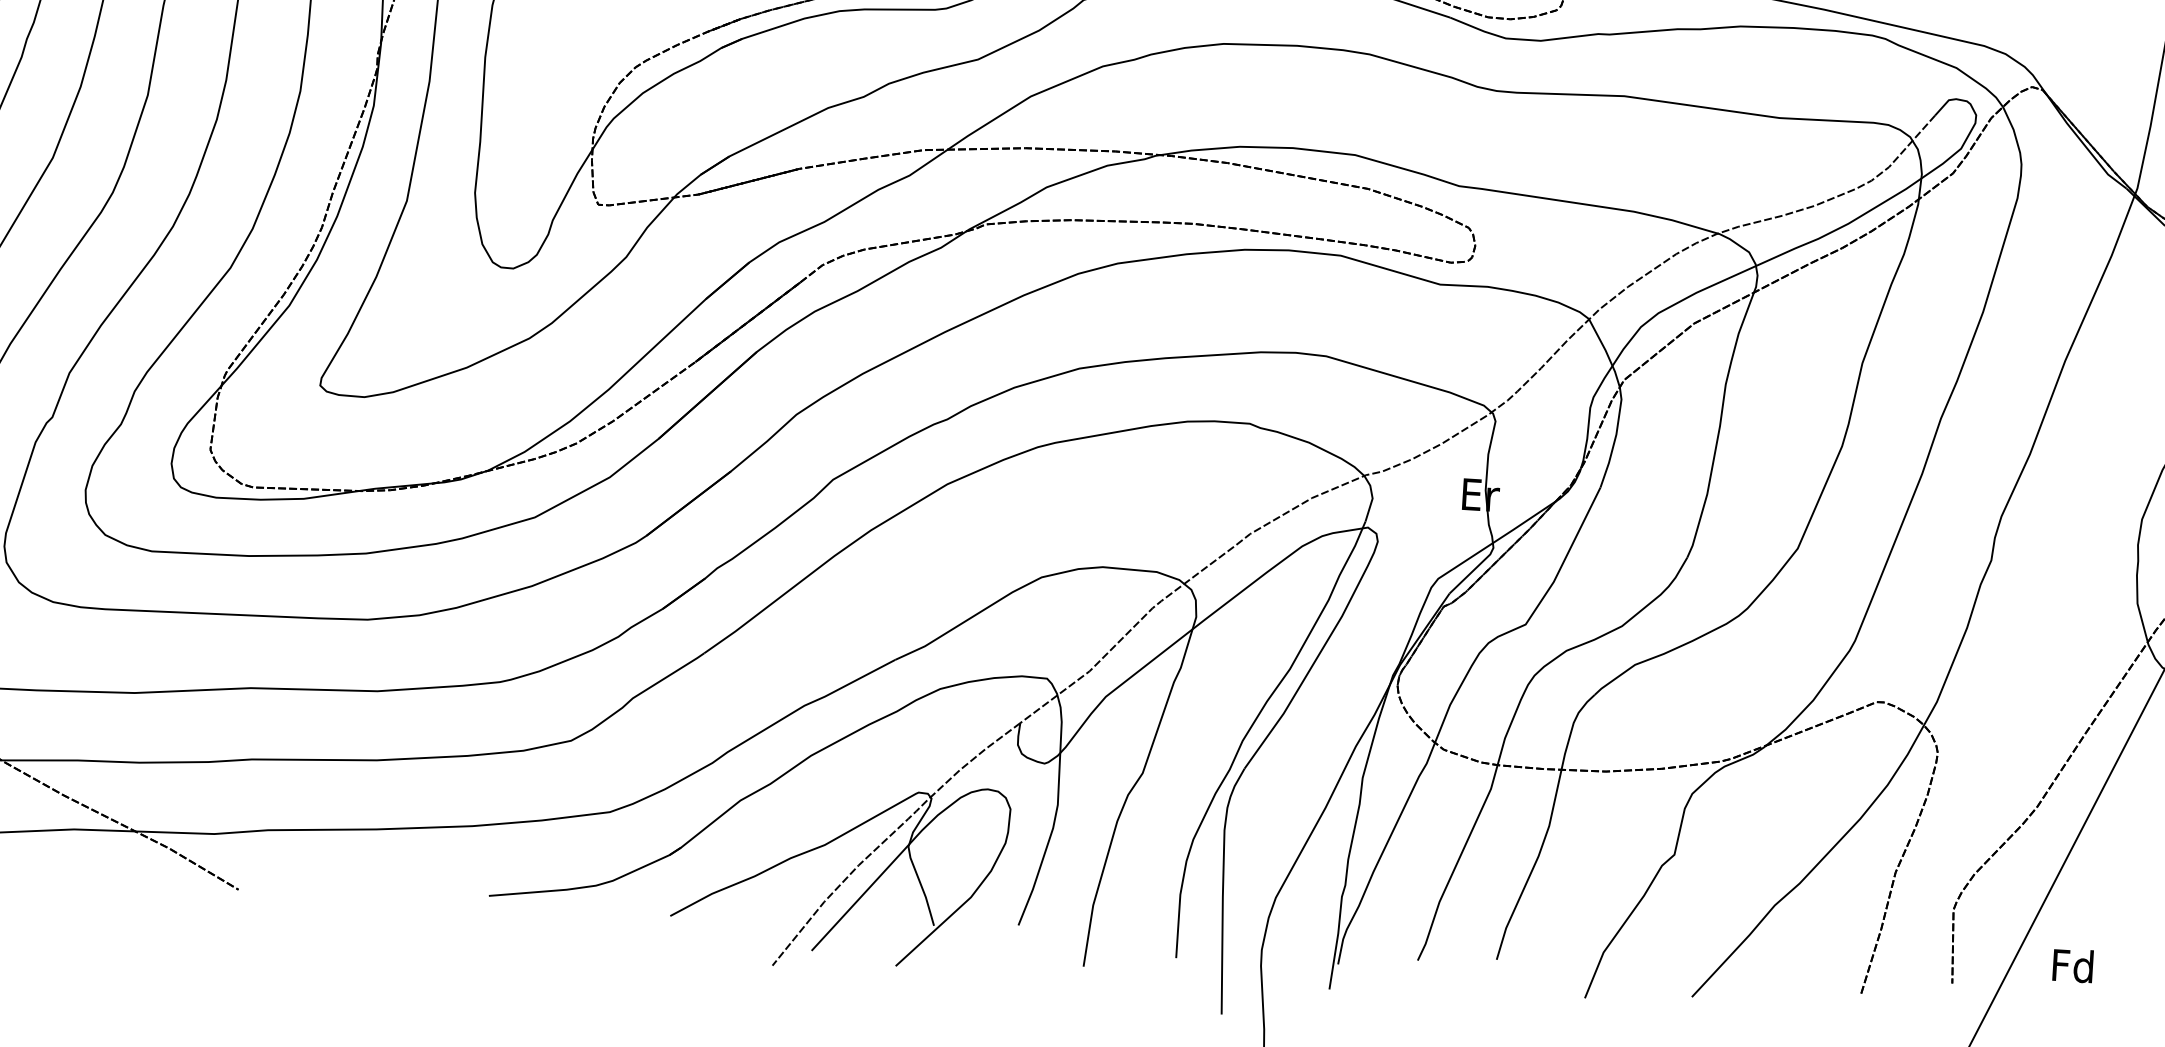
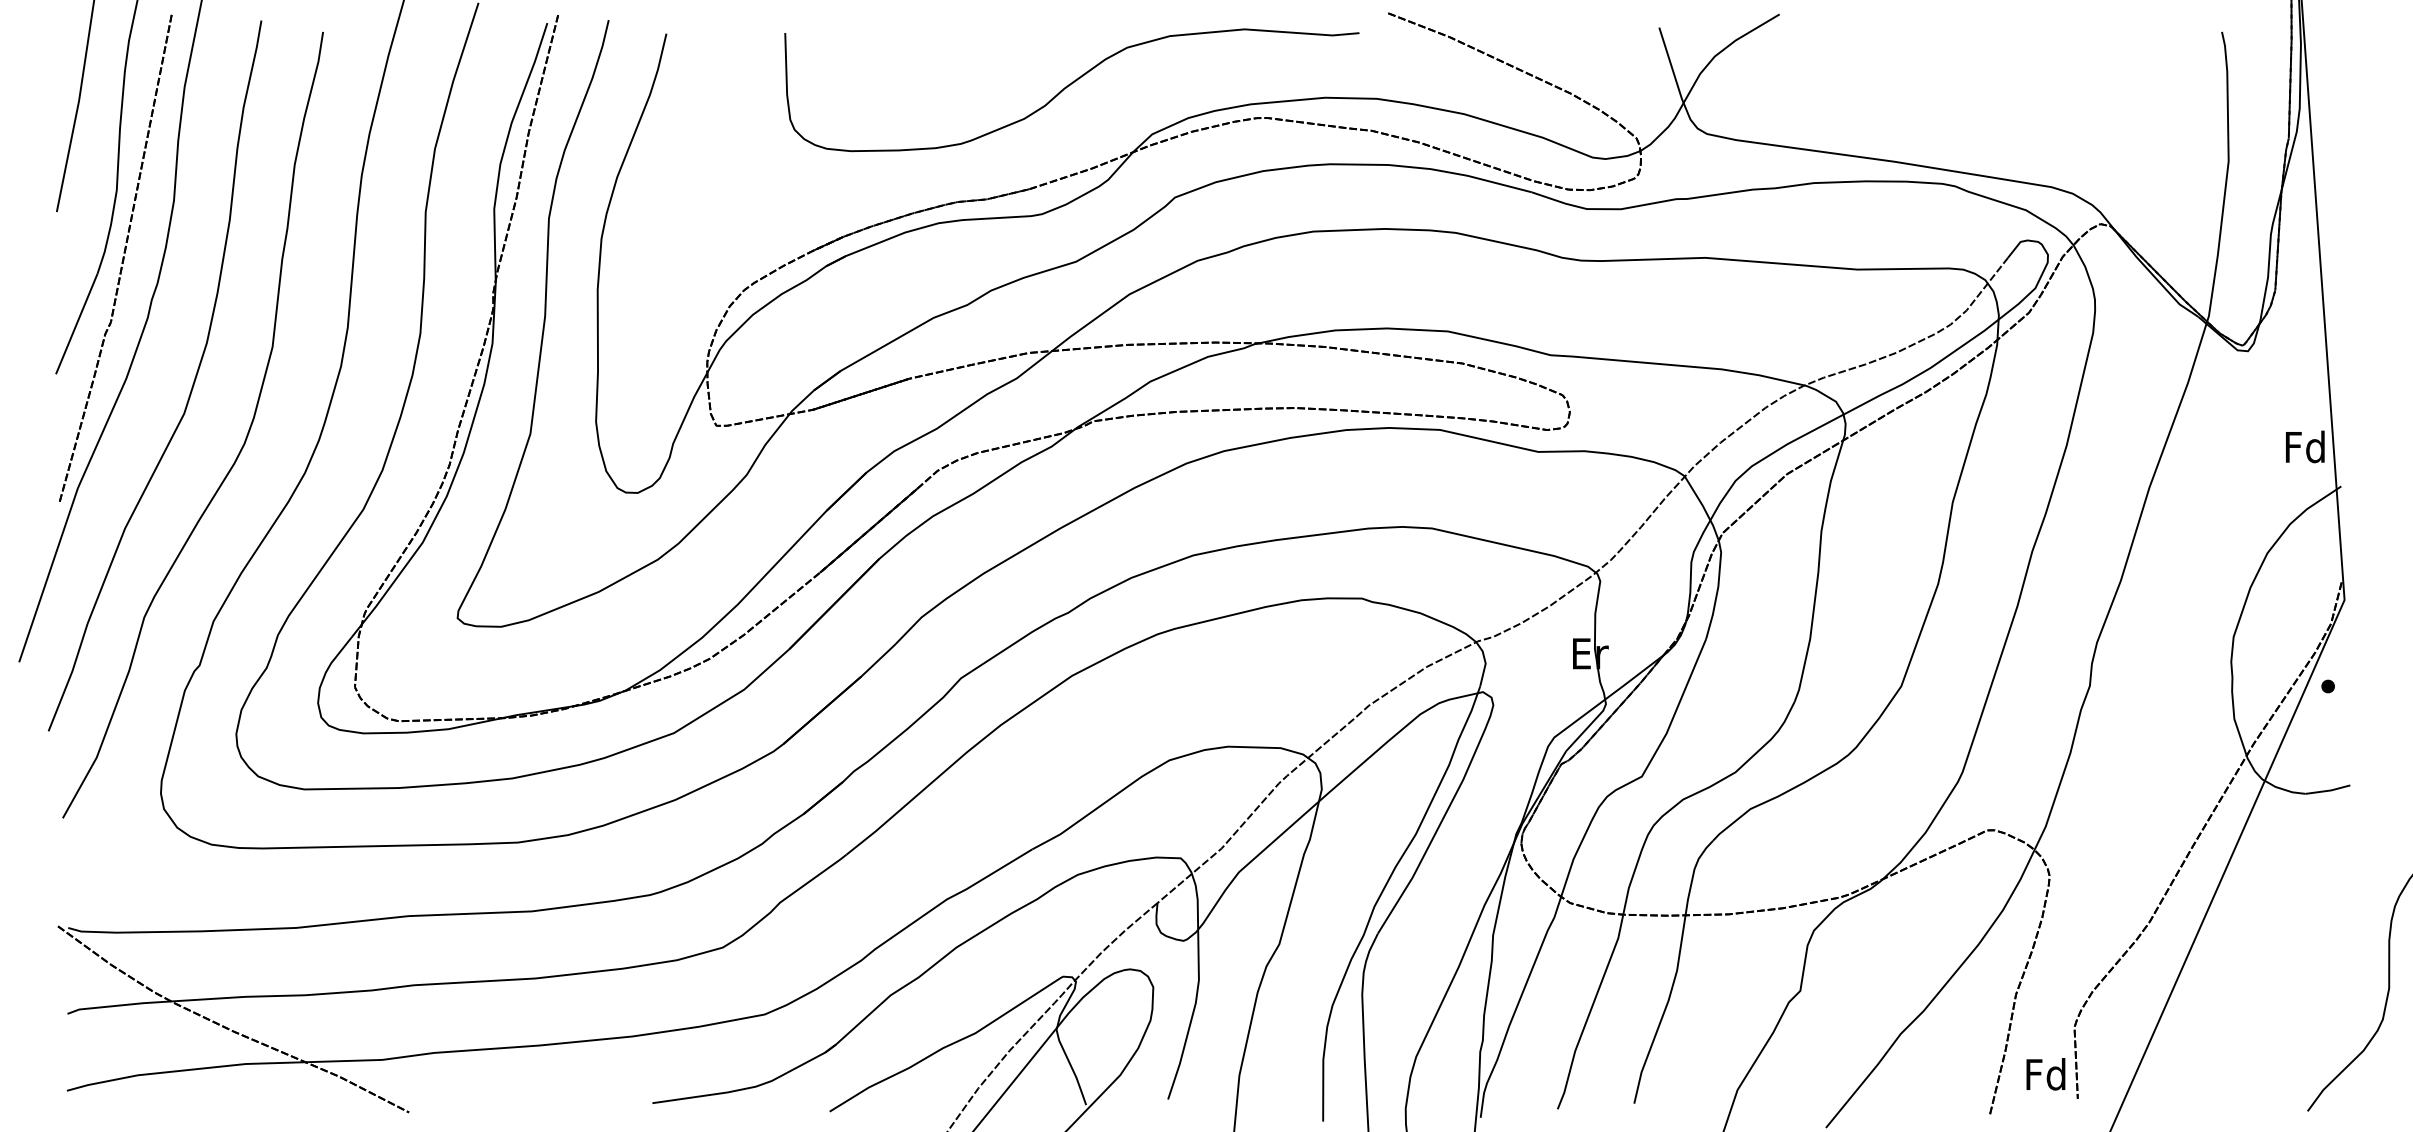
text: (2072, 965) -> (2045, 1074), moved

